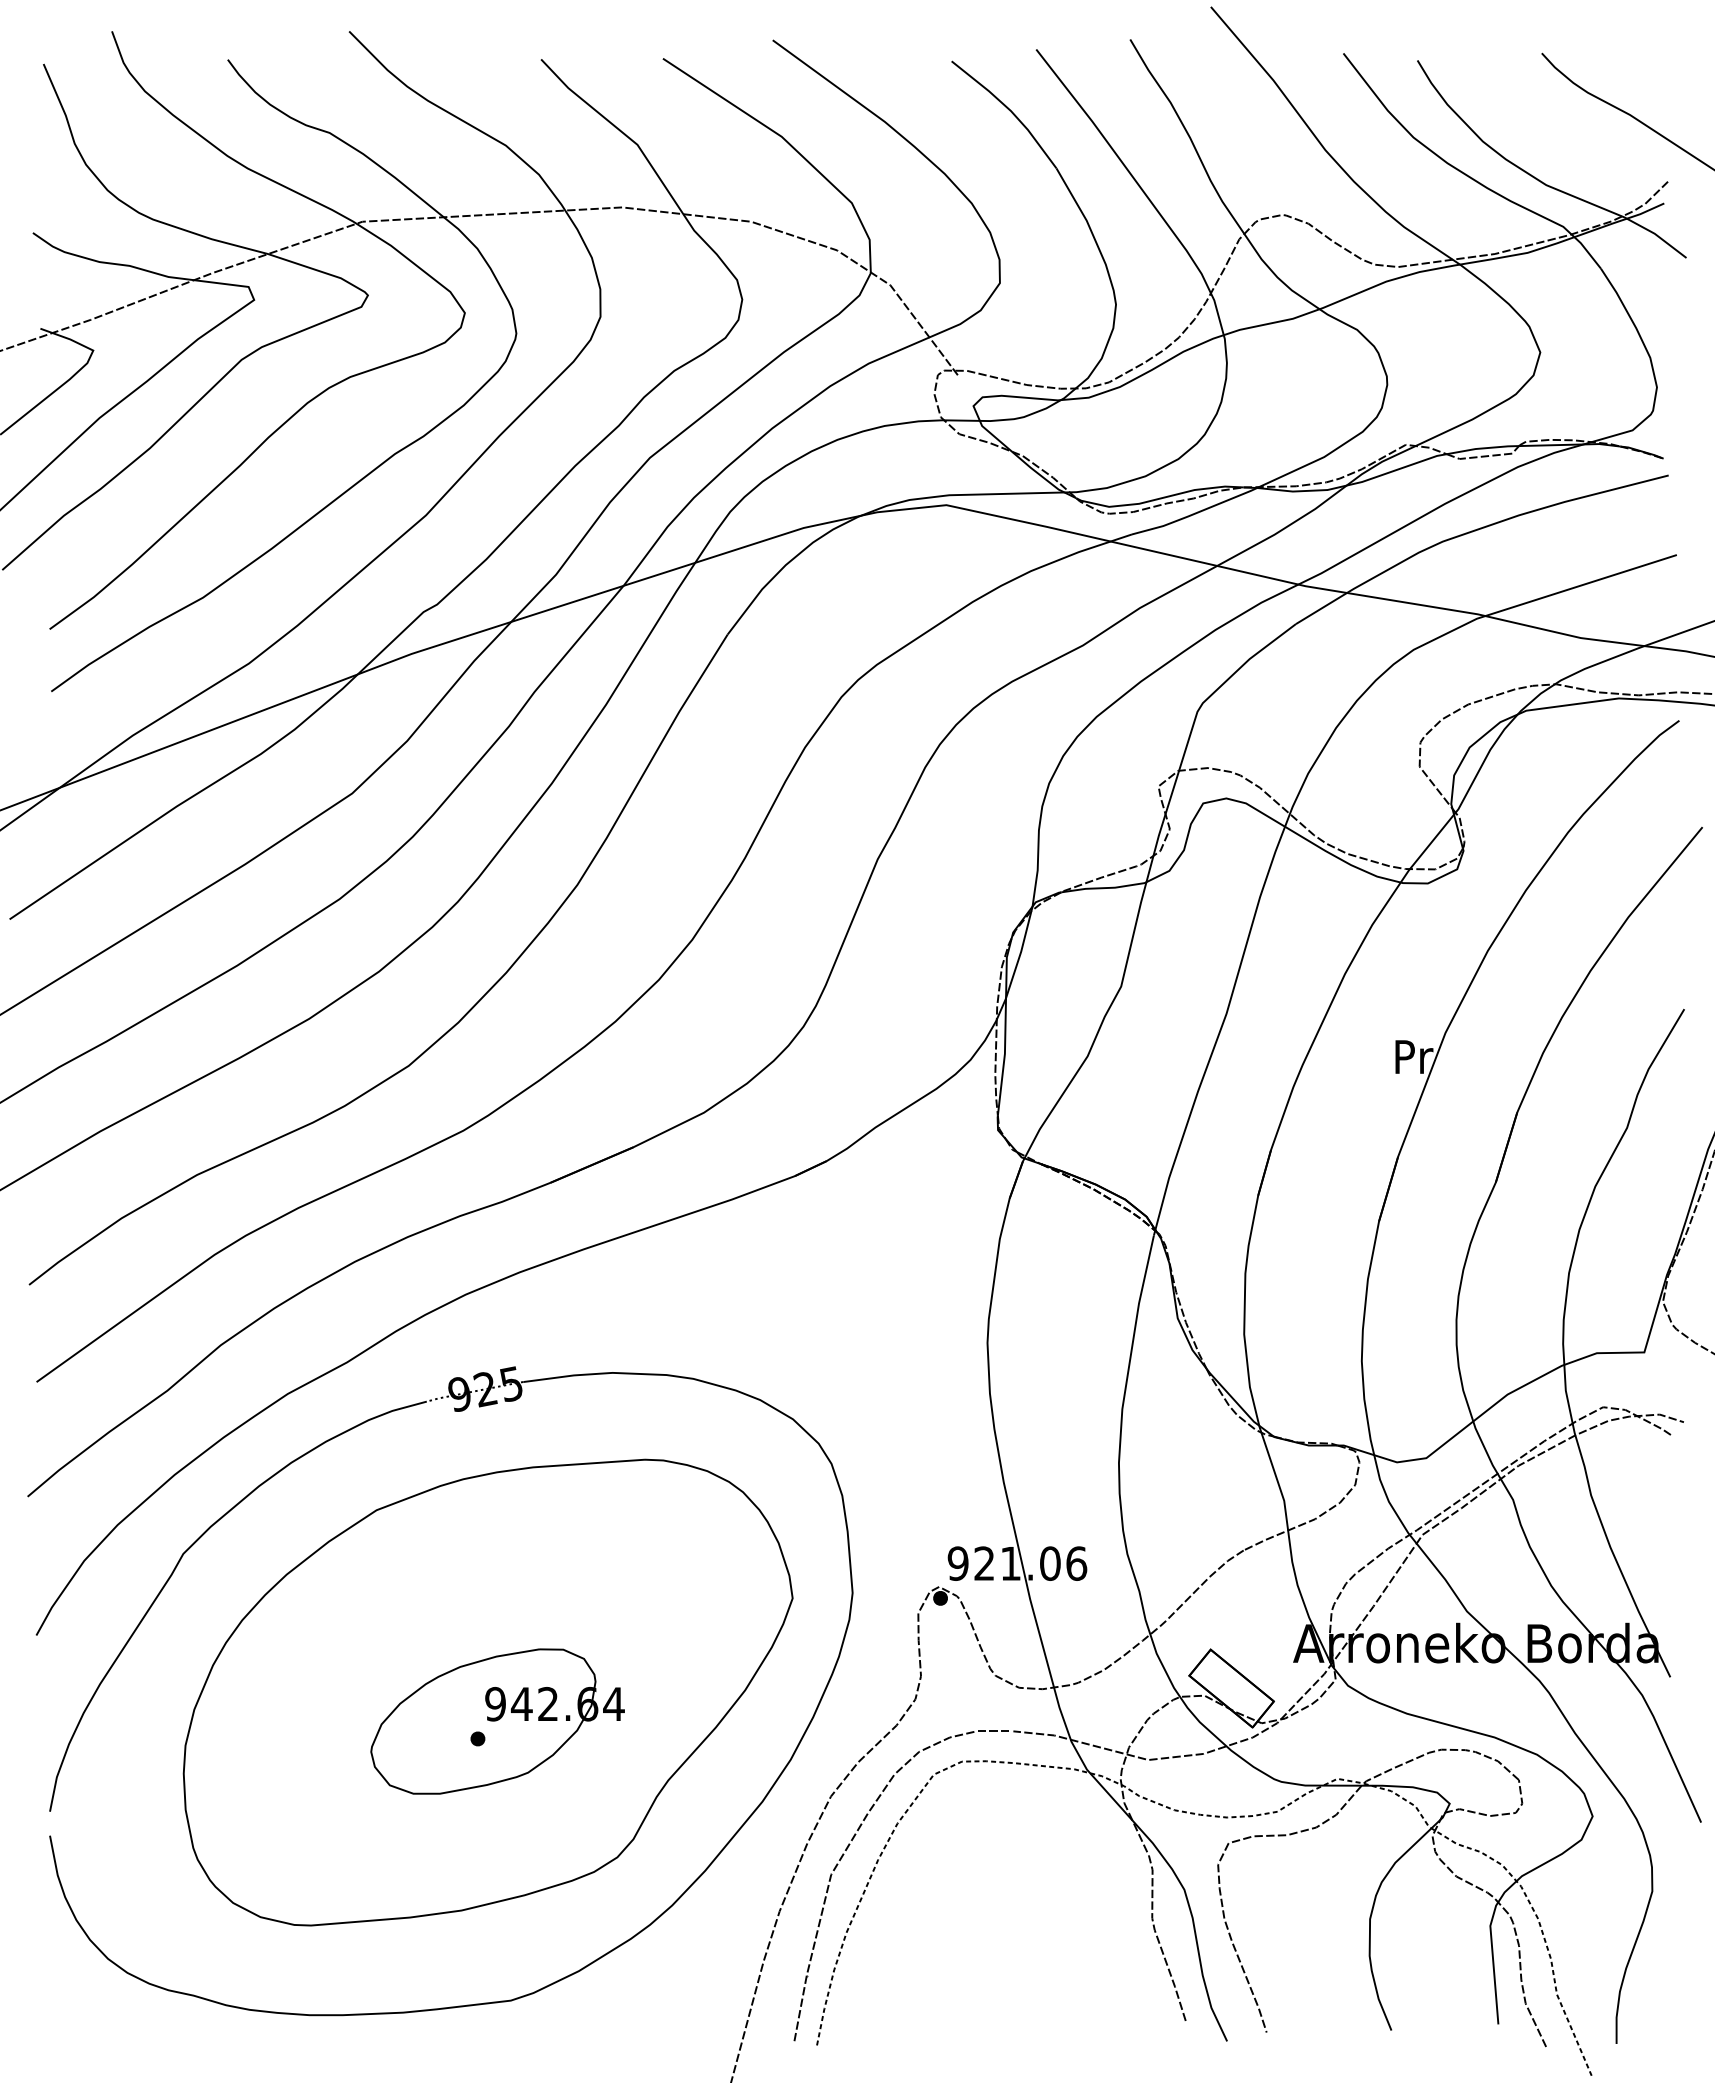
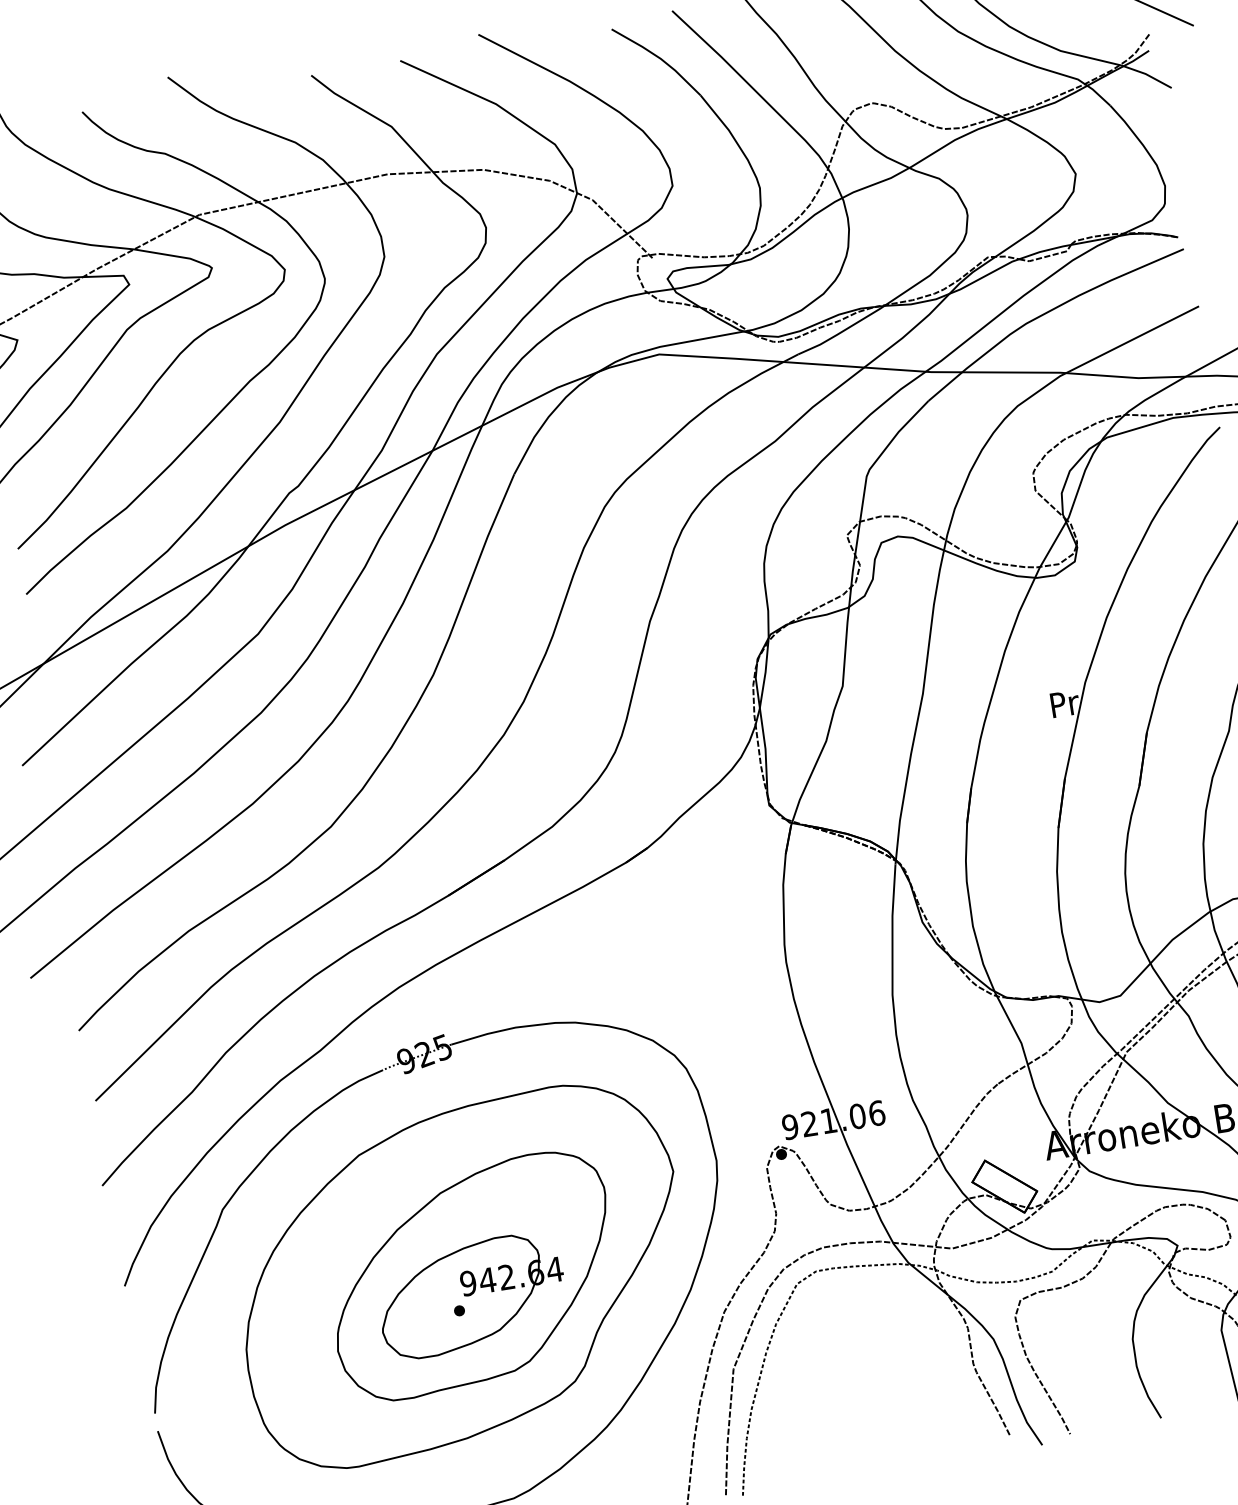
part: (501, 1695) -> (471, 1276), added

